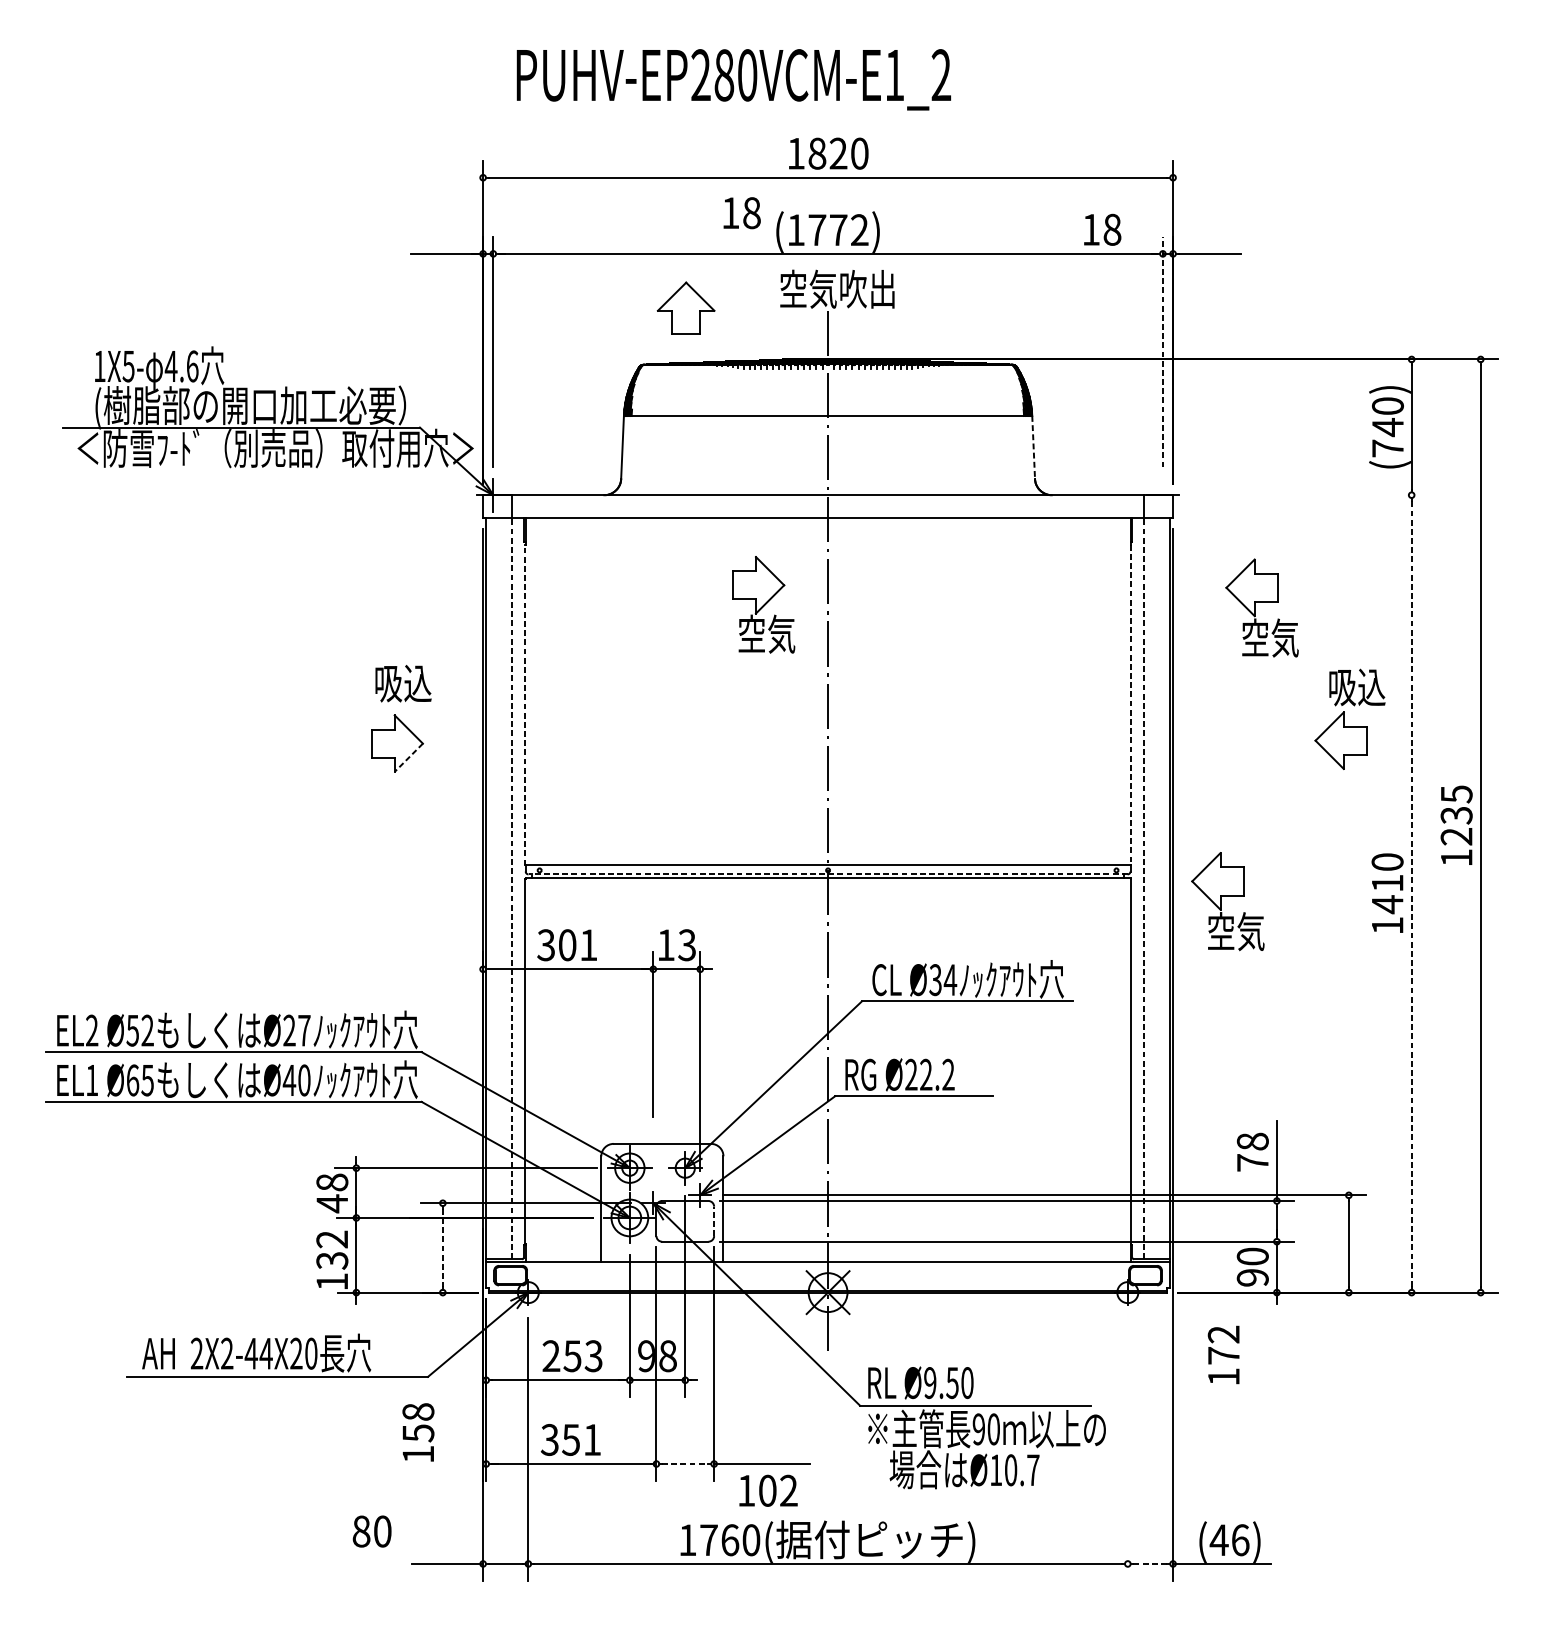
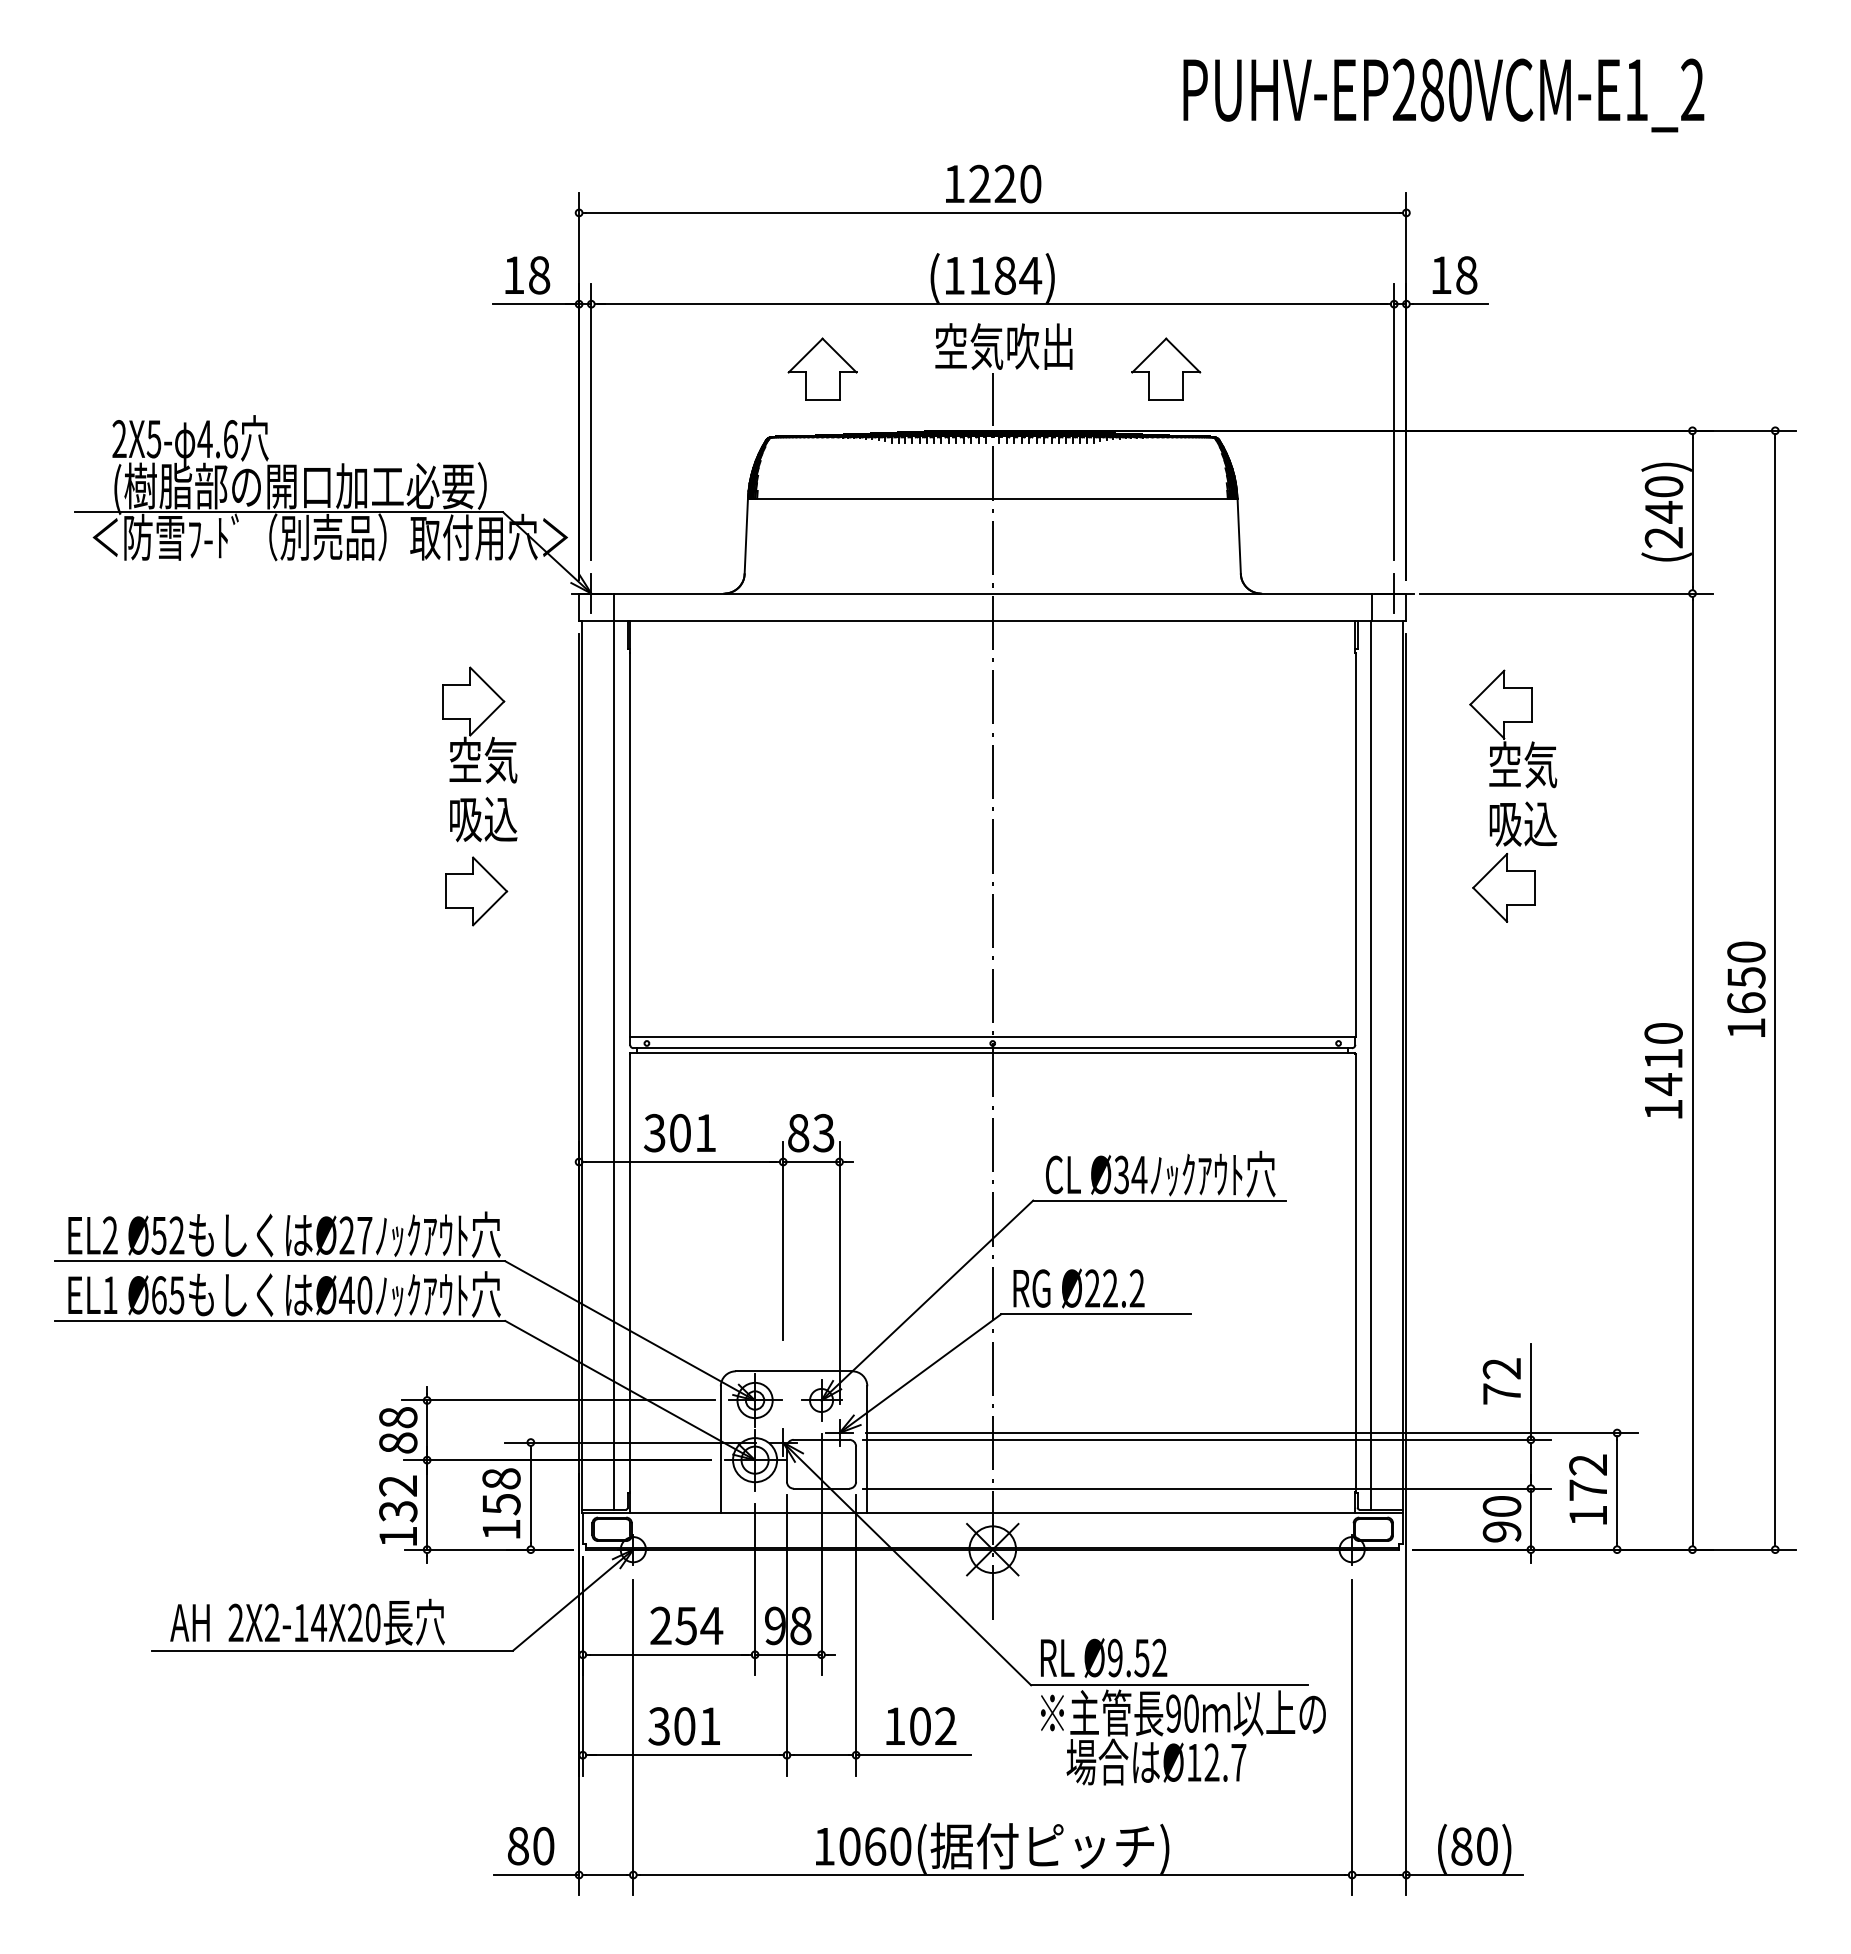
text: (733, 79) -> (1443, 95), moved
text: (817, 153) -> (979, 183), 1820 -> 1220
text: (741, 213) -> (527, 275), moved
text: (838, 229) -> (1005, 275), (1772) -> (1184)
text: (1102, 229) -> (1454, 275), moved
part: (972, 307) -> (1166, 368), added
line: (1163, 351) -> (1394, 421), dashed -> solid
text: (99, 365) -> (119, 438), 1X5- -> 2X5-
line: (1033, 447) -> (1239, 536), dashed -> solid
text: (1387, 448) -> (1663, 537), (740) -> (240)
line: (1163, 495) -> (1394, 593), added
line: (1305, 495) -> (1565, 593), added
part: (763, 604) -> (479, 724), moved
line: (525, 704) -> (629, 844), dashed -> solid
line: (1130, 705) -> (1355, 845), dashed -> solid
part: (1344, 718) -> (1507, 861), moved
line: (409, 757) -> (490, 908), dashed -> solid
text: (1456, 815) -> (1746, 977), 1235 -> 1650
line: (827, 874) -> (992, 1048), dashed -> solid
line: (512, 887) -> (614, 1064), dashed -> solid
line: (1143, 887) -> (1371, 1064), dashed -> solid
line: (1411, 893) -> (1692, 1071), dashed -> solid
part: (1228, 901) -> (1472, 1080), removed
text: (666, 945) -> (798, 1133), 13 -> 83
text: (1252, 1141) -> (1501, 1368), 78 -> 72
text: (332, 1203) -> (398, 1442), 48 -> 88
line: (714, 1221) -> (856, 1464), dashed -> solid
line: (442, 1248) -> (530, 1496), dashed -> solid
text: (251, 1353) -> (301, 1622), 2X2-44X20 -> 2X2-14X20
text: (593, 1355) -> (711, 1625), 253 -> 254
text: (1223, 1355) -> (1587, 1489), moved
text: (967, 1382) -> (1159, 1657), Ø9.50 -> Ø9.52
text: (418, 1432) -> (501, 1503), moved
text: (571, 1440) -> (684, 1726), 351 -> 301
line: (1128, 1449) -> (1352, 1737), added
line: (685, 1464) -> (821, 1755), dashed -> solid
text: (1010, 1470) -> (1211, 1762), Ø10.7 -> Ø12.7
text: (768, 1490) -> (921, 1726), moved
text: (372, 1531) -> (531, 1846), moved
text: (708, 1540) -> (849, 1846), 1760( -> 1060(
text: (1229, 1540) -> (1474, 1846), (46) -> (80)
line: (1150, 1564) -> (1379, 1875), dashed -> solid

